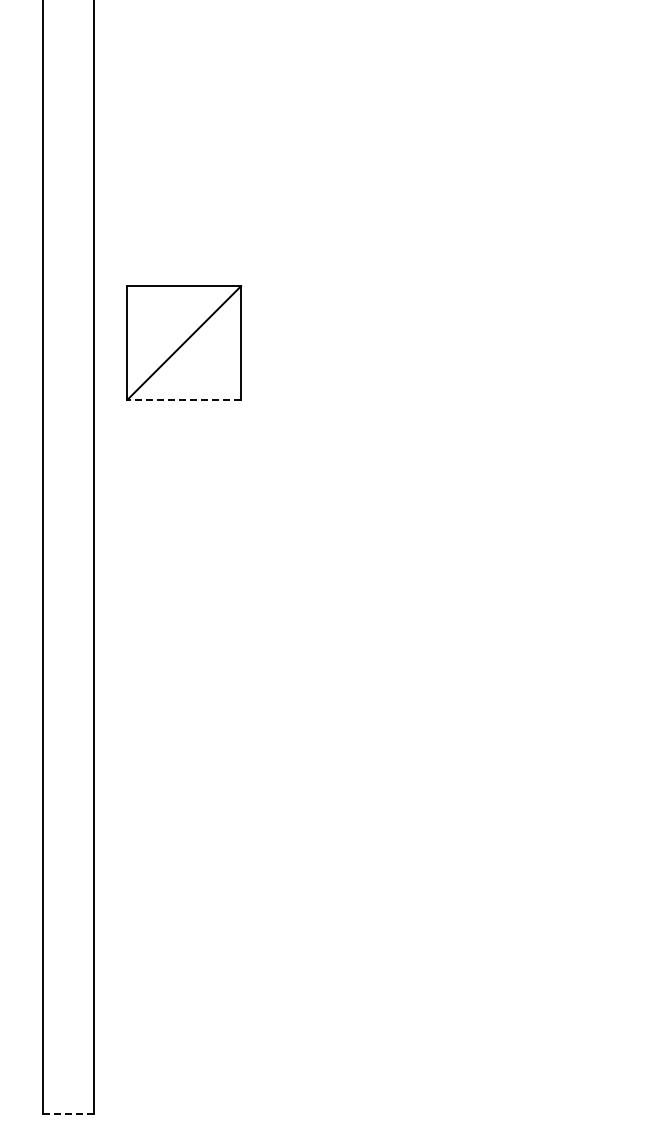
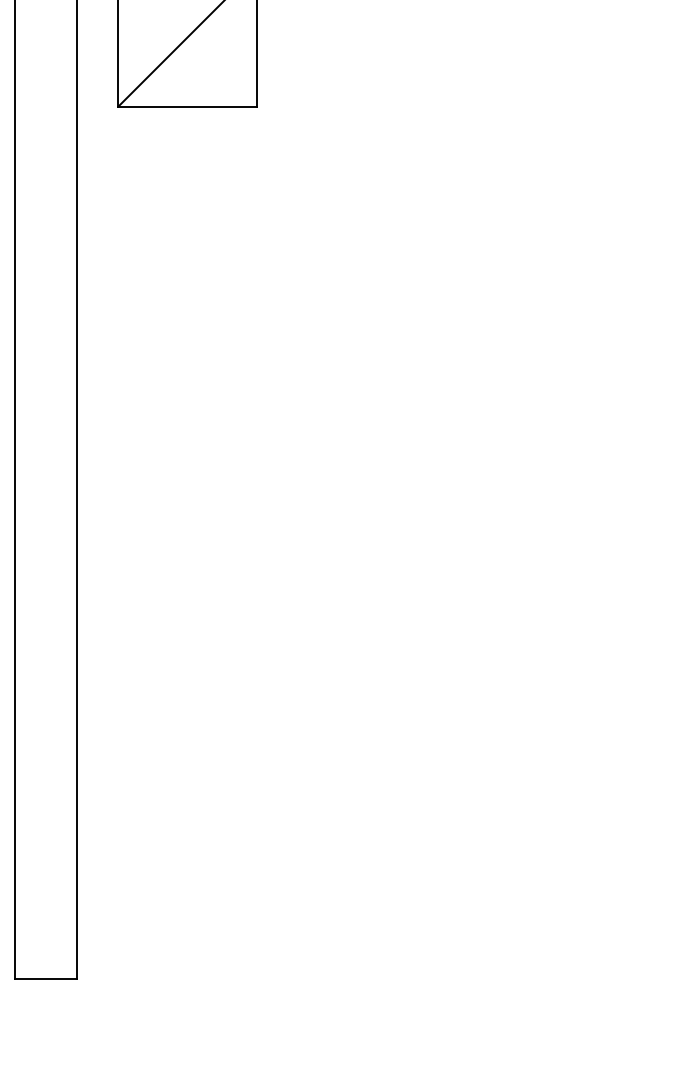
line: (184, 399) -> (188, 106), dashed -> solid
line: (68, 1113) -> (46, 978), dashed -> solid

